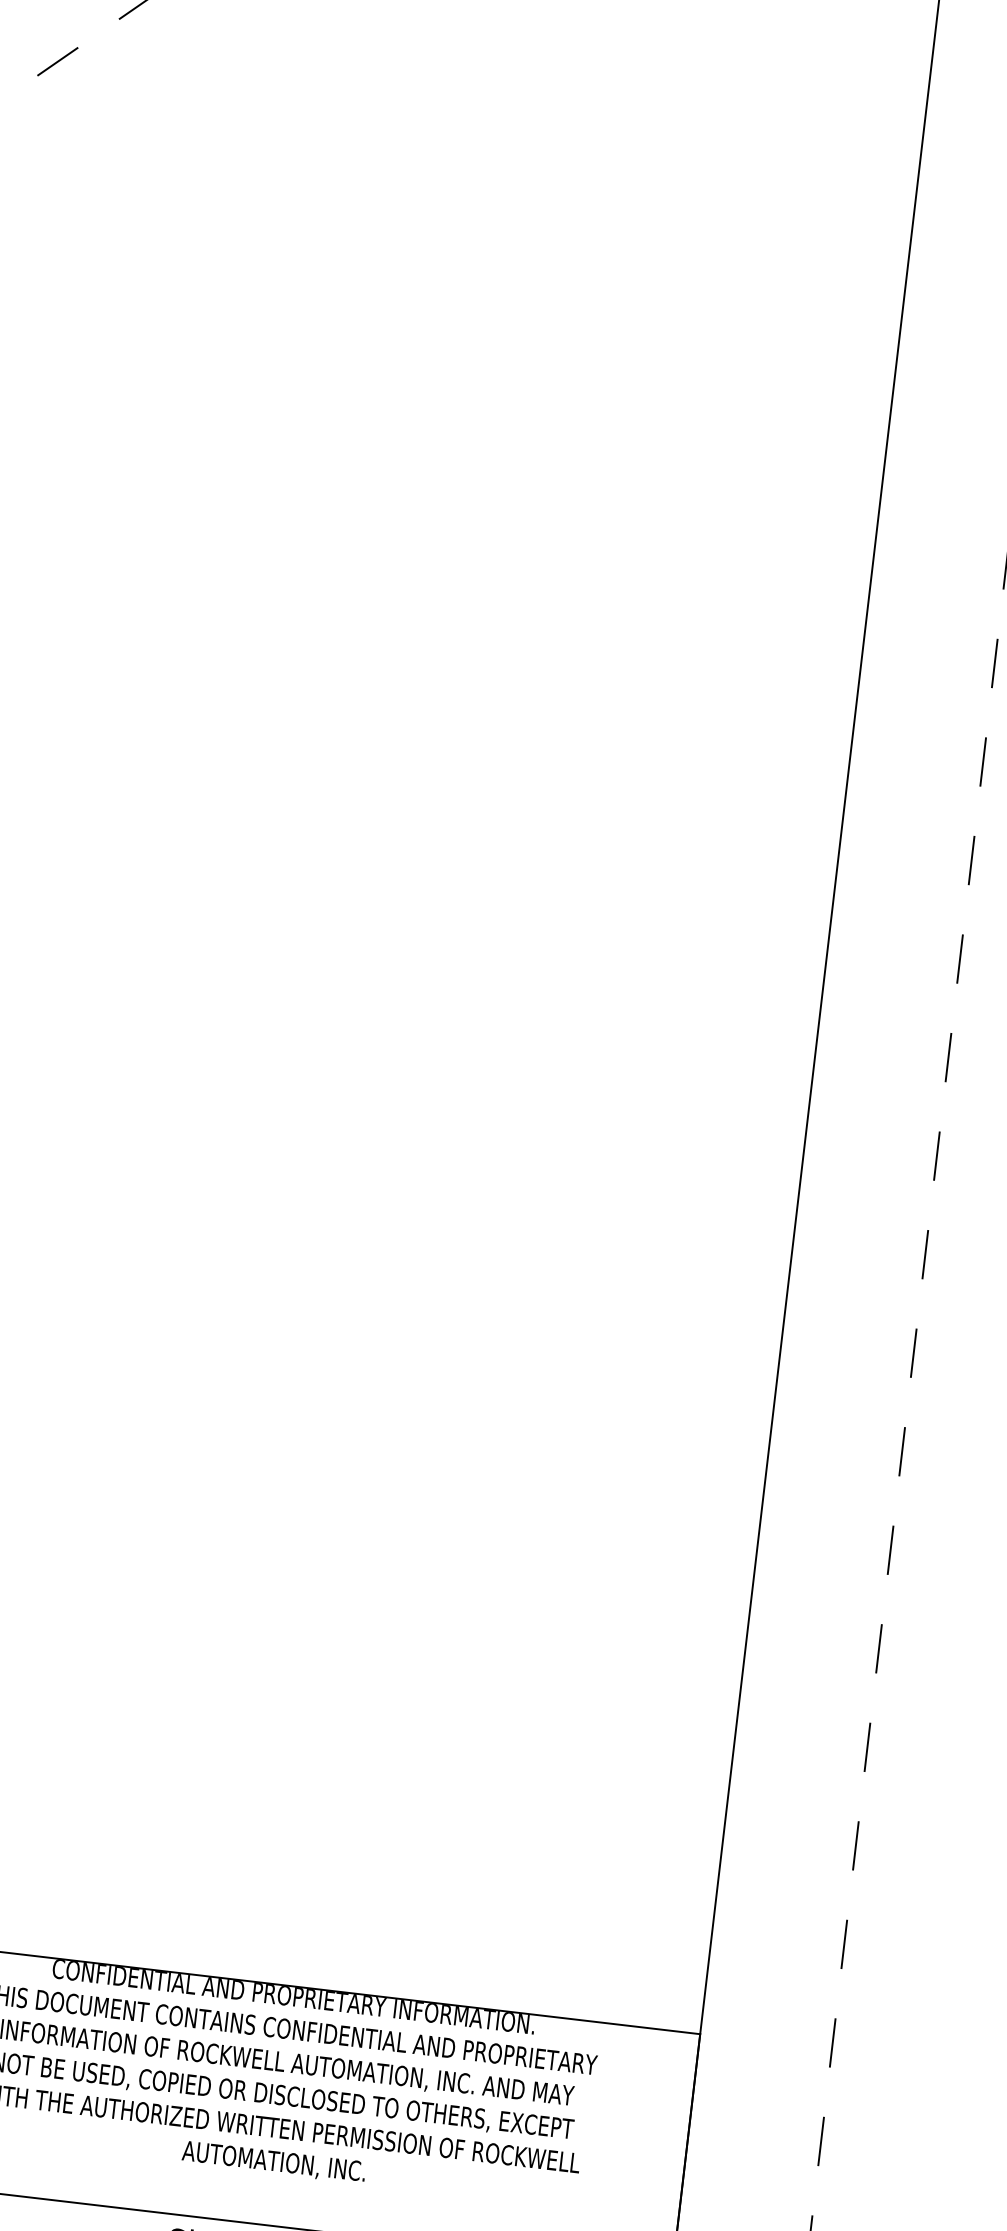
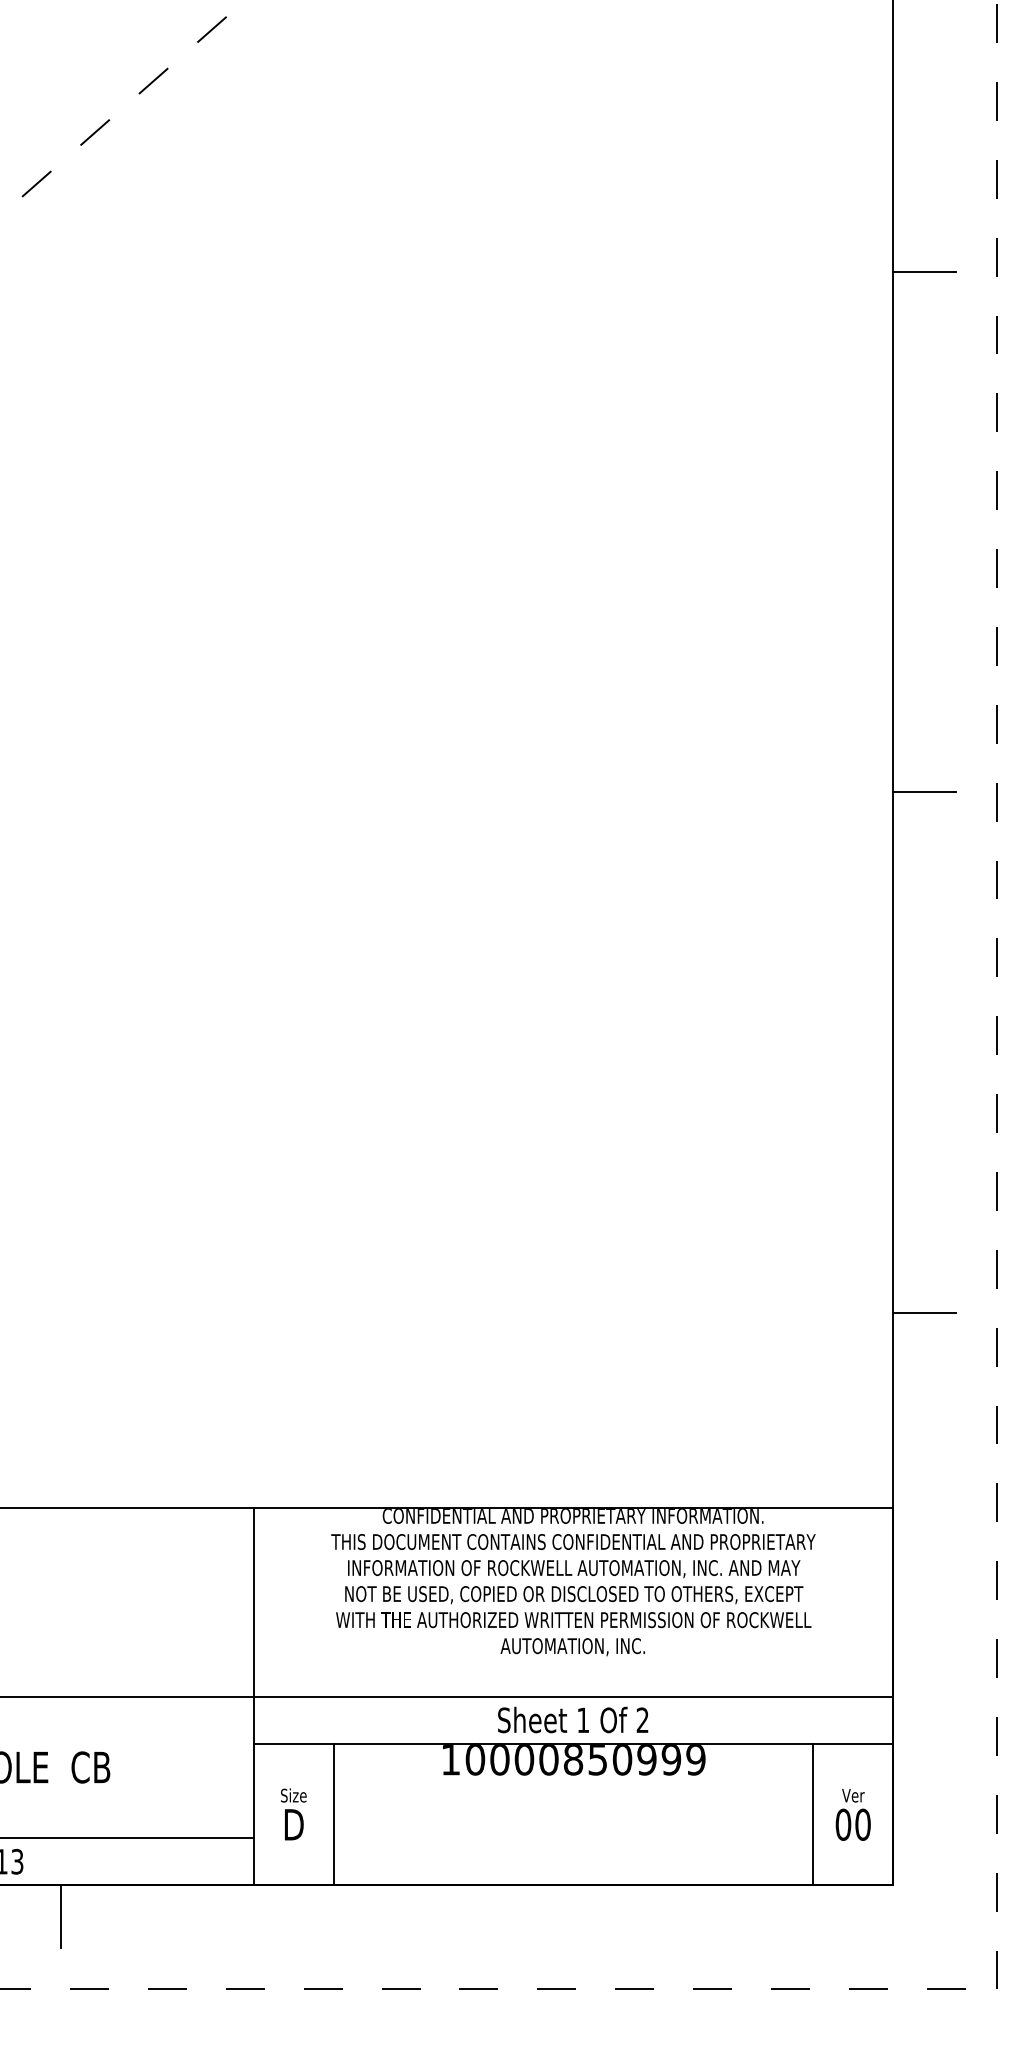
line: (923, 474) -> (924, 272), added
line: (846, 1133) -> (924, 792), added
line: (768, 1791) -> (924, 1312), added

